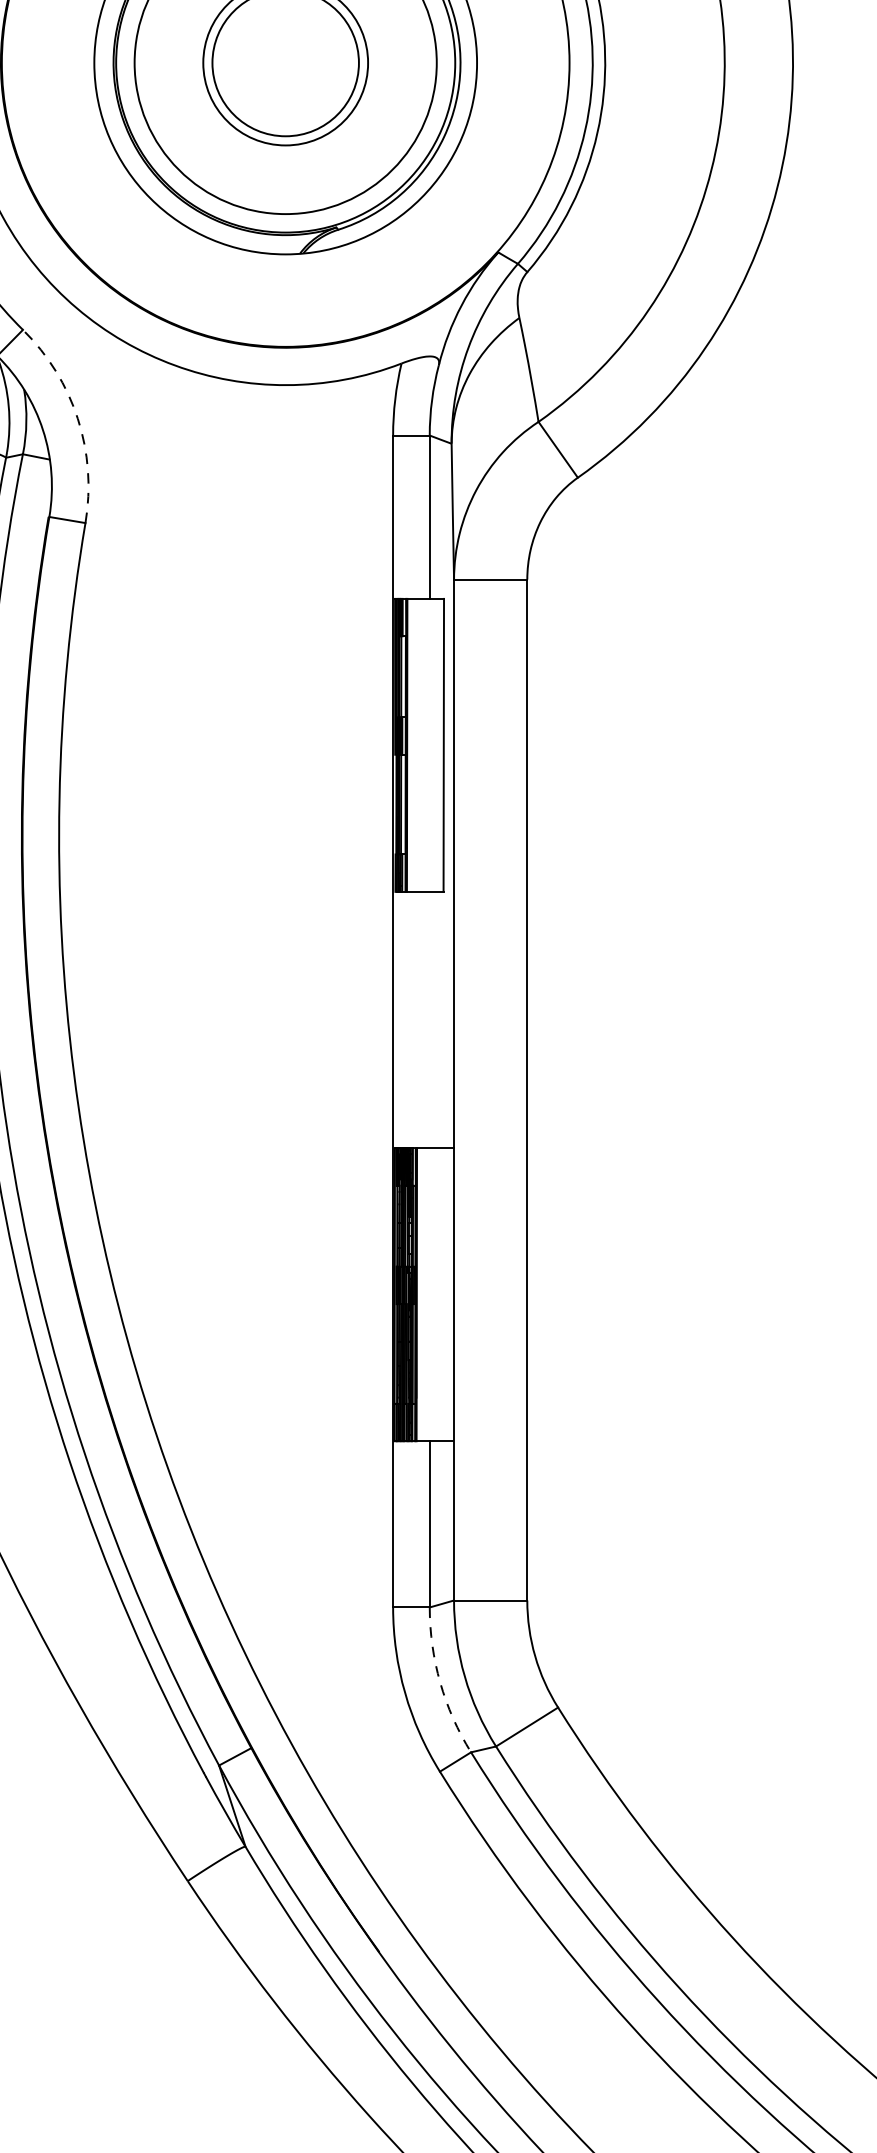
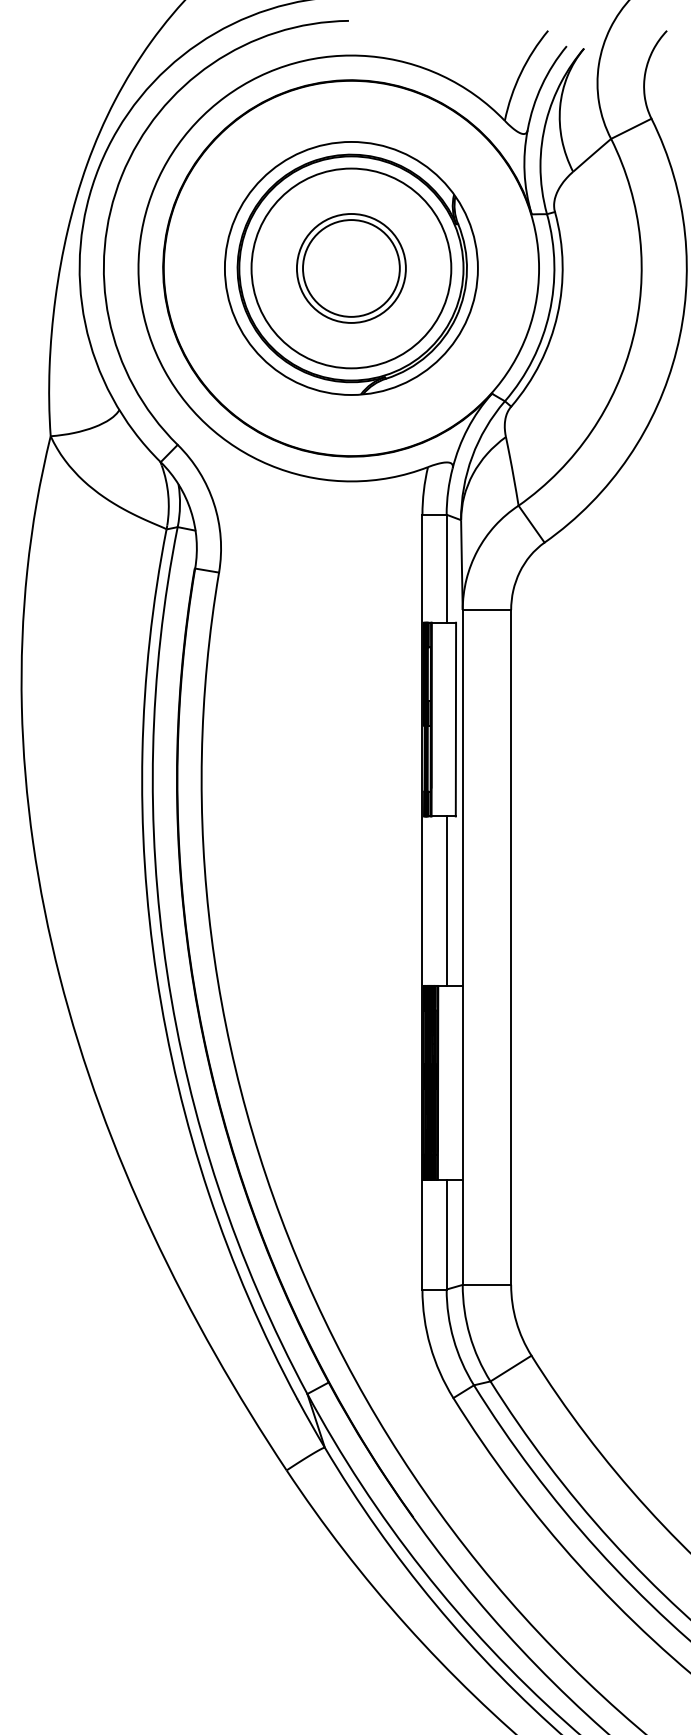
arc: (78, 418) -> (214, 503), dashed -> solid
line: (429, 1019) -> (446, 900), added
arc: (440, 1683) -> (453, 1339), dashed -> solid

